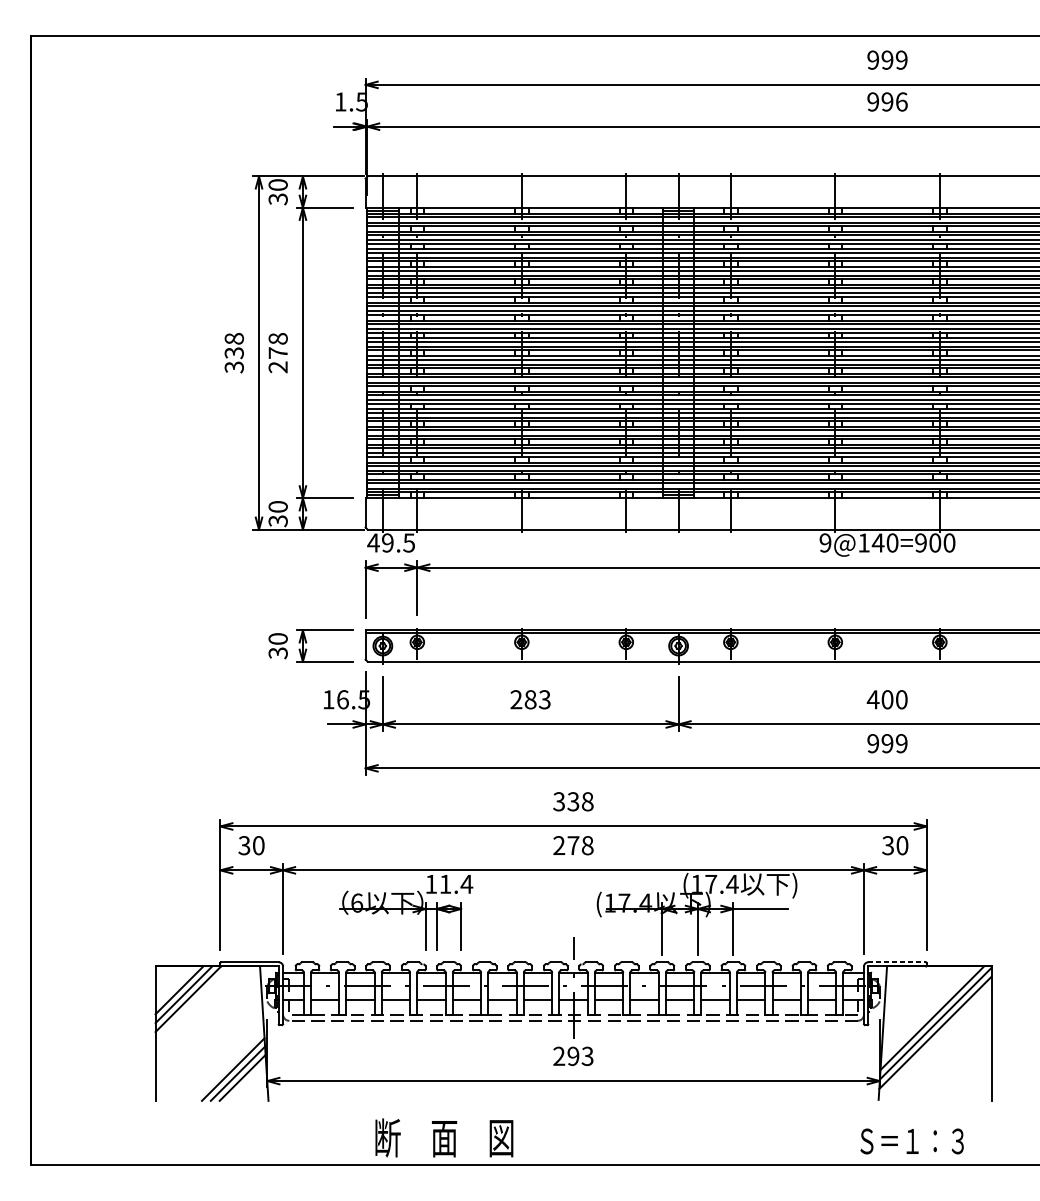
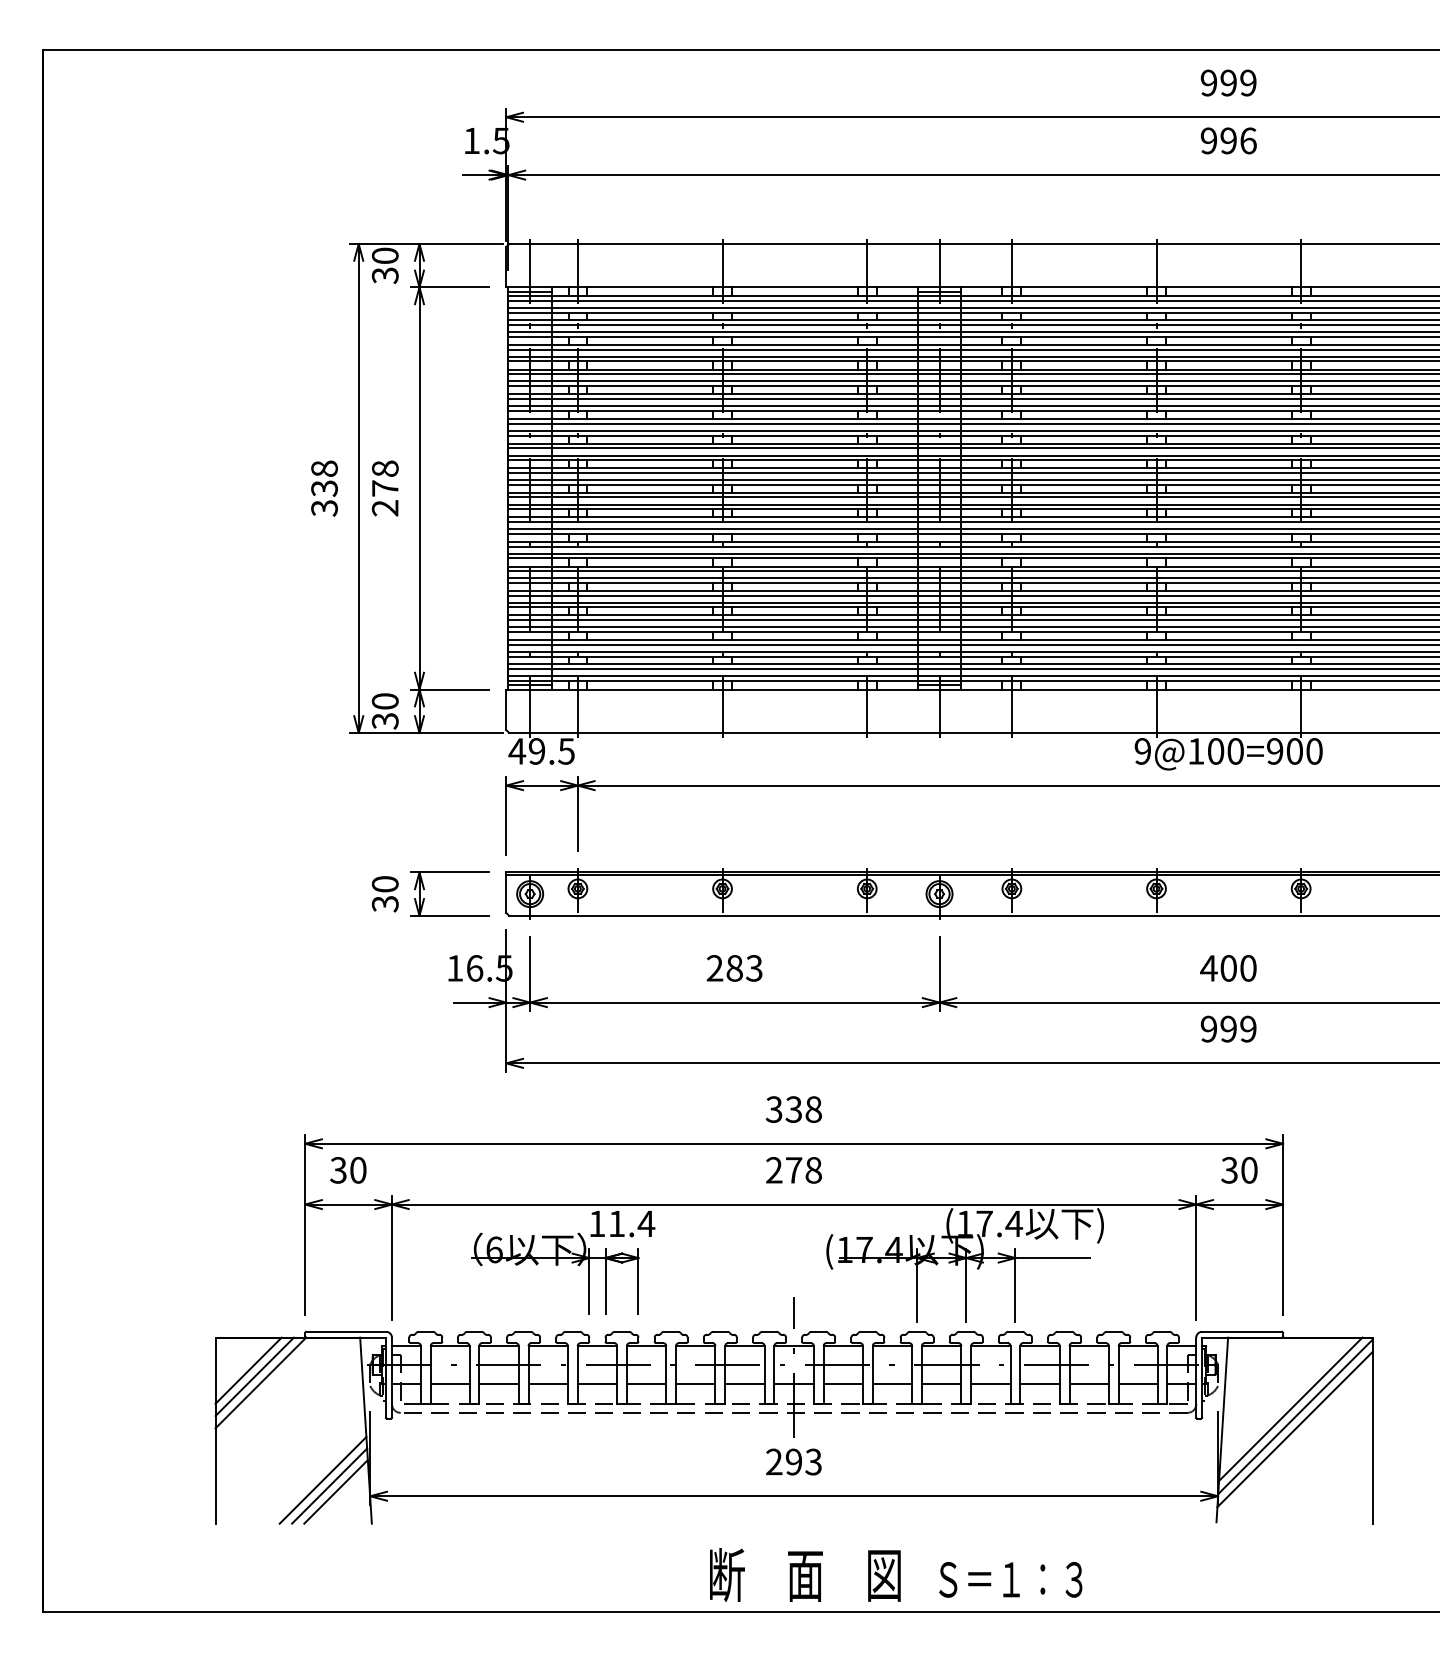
text: (877, 543) -> (1215, 751), 9@140=900 -> 9@100=900
line: (897, 962) -> (1242, 1331), dashed -> solid
text: (444, 1137) -> (805, 1574), moved
text: (911, 1141) -> (1010, 1579), moved

